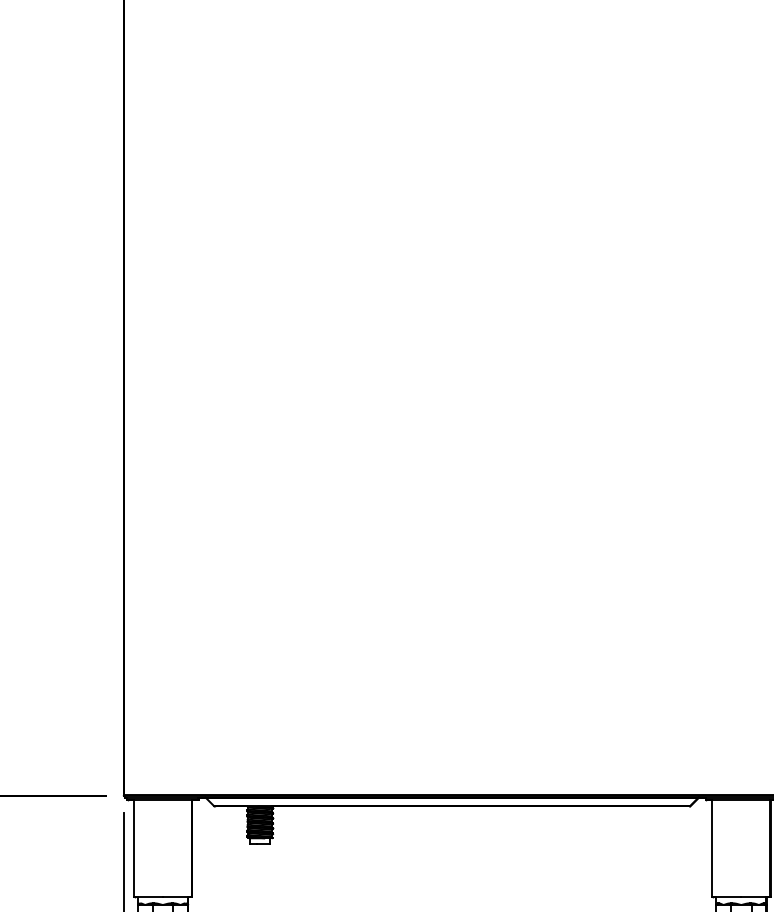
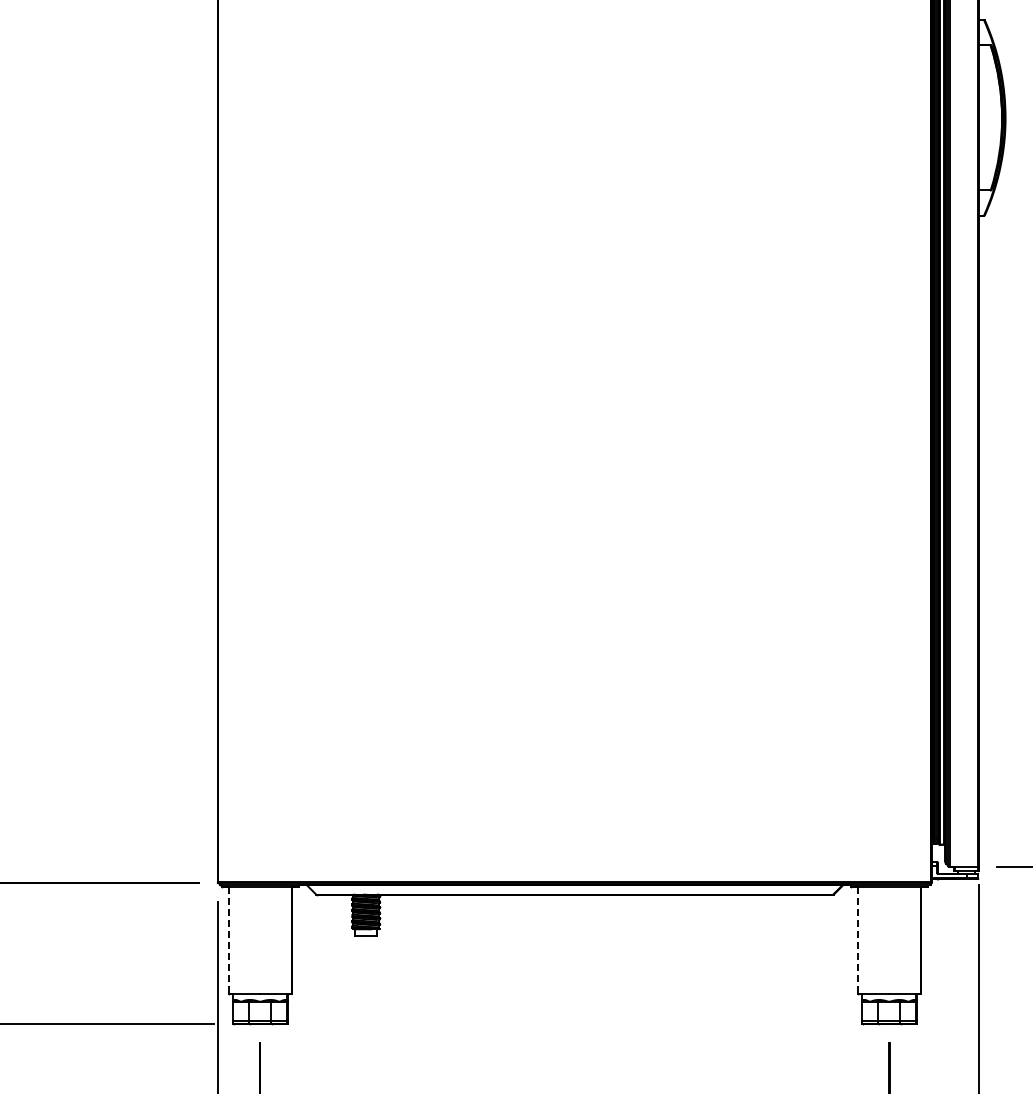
line: (133, 848) -> (228, 940), solid -> dashed
line: (712, 848) -> (857, 940), solid -> dashed

